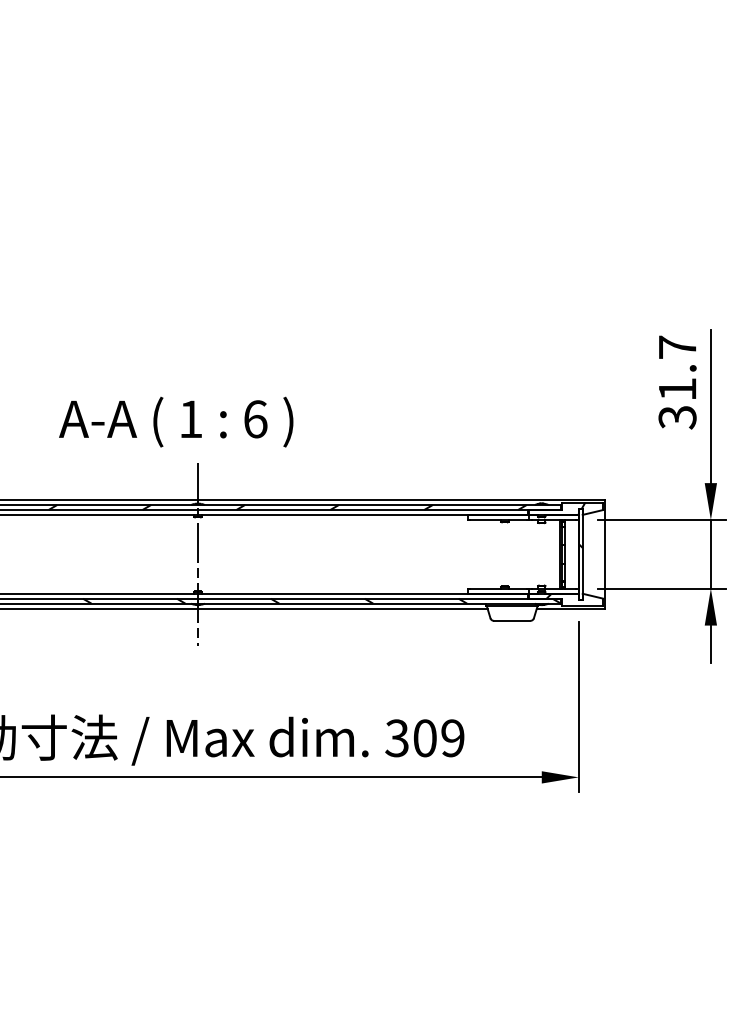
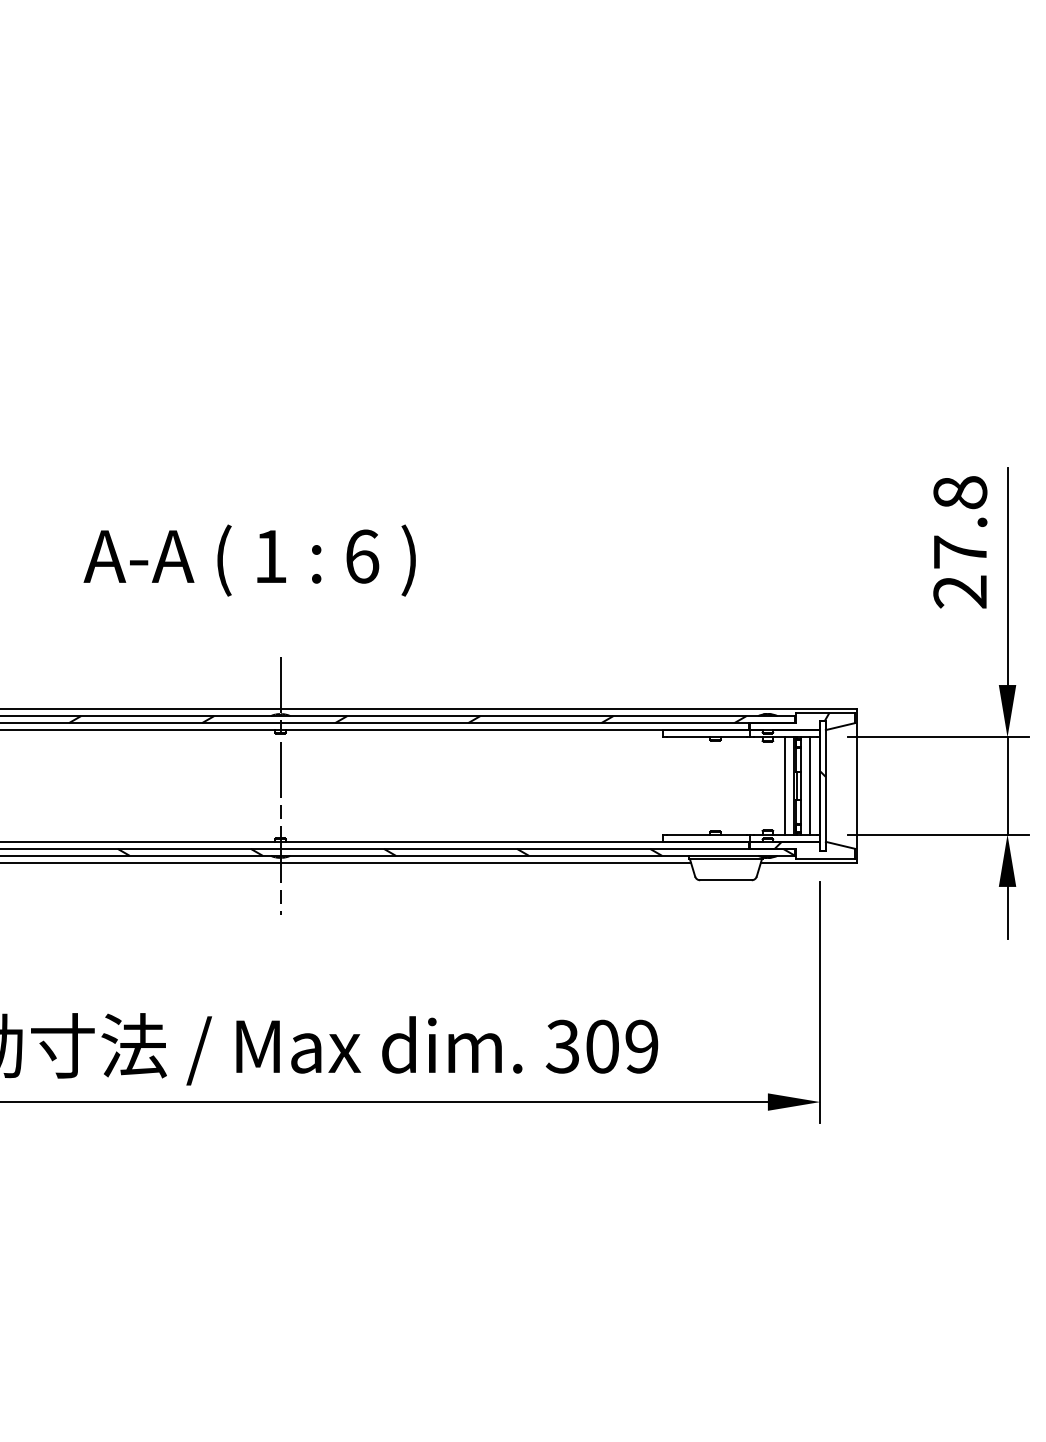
text: (677, 382) -> (960, 542), 31.7 -> 27.8
text: (176, 422) -> (249, 560), moved
line: (554, 554) -> (785, 785), added
line: (571, 554) -> (809, 785), added

